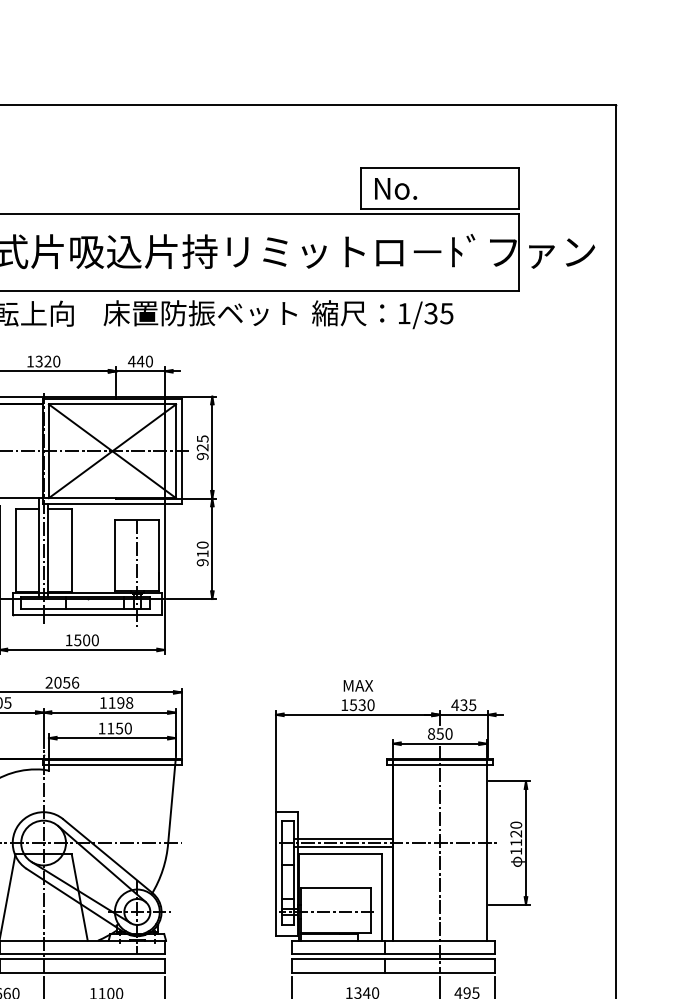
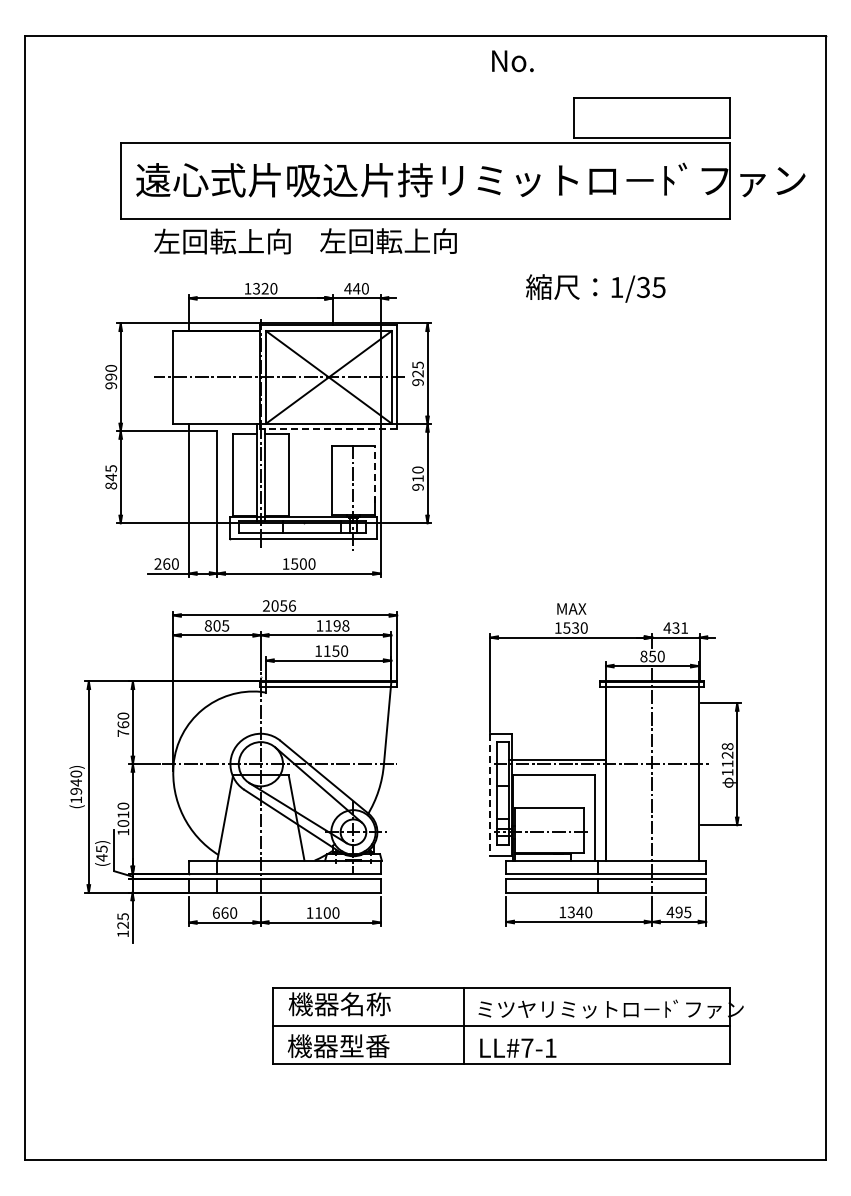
text: (395, 189) -> (512, 61), moved
text: (200, 312) -> (415, 240), 床置防振ベット -> 左回転上向
text: (382, 314) -> (595, 288), moved
line: (112, 504) -> (328, 429), solid -> dashed
line: (159, 549) -> (375, 474), solid -> dashed
text: (472, 704) -> (684, 627), 435 -> 431
text: (516, 825) -> (727, 746), 1120 -> 1128
line: (343, 847) -> (557, 768), removed
line: (276, 874) -> (490, 795), solid -> dashed

